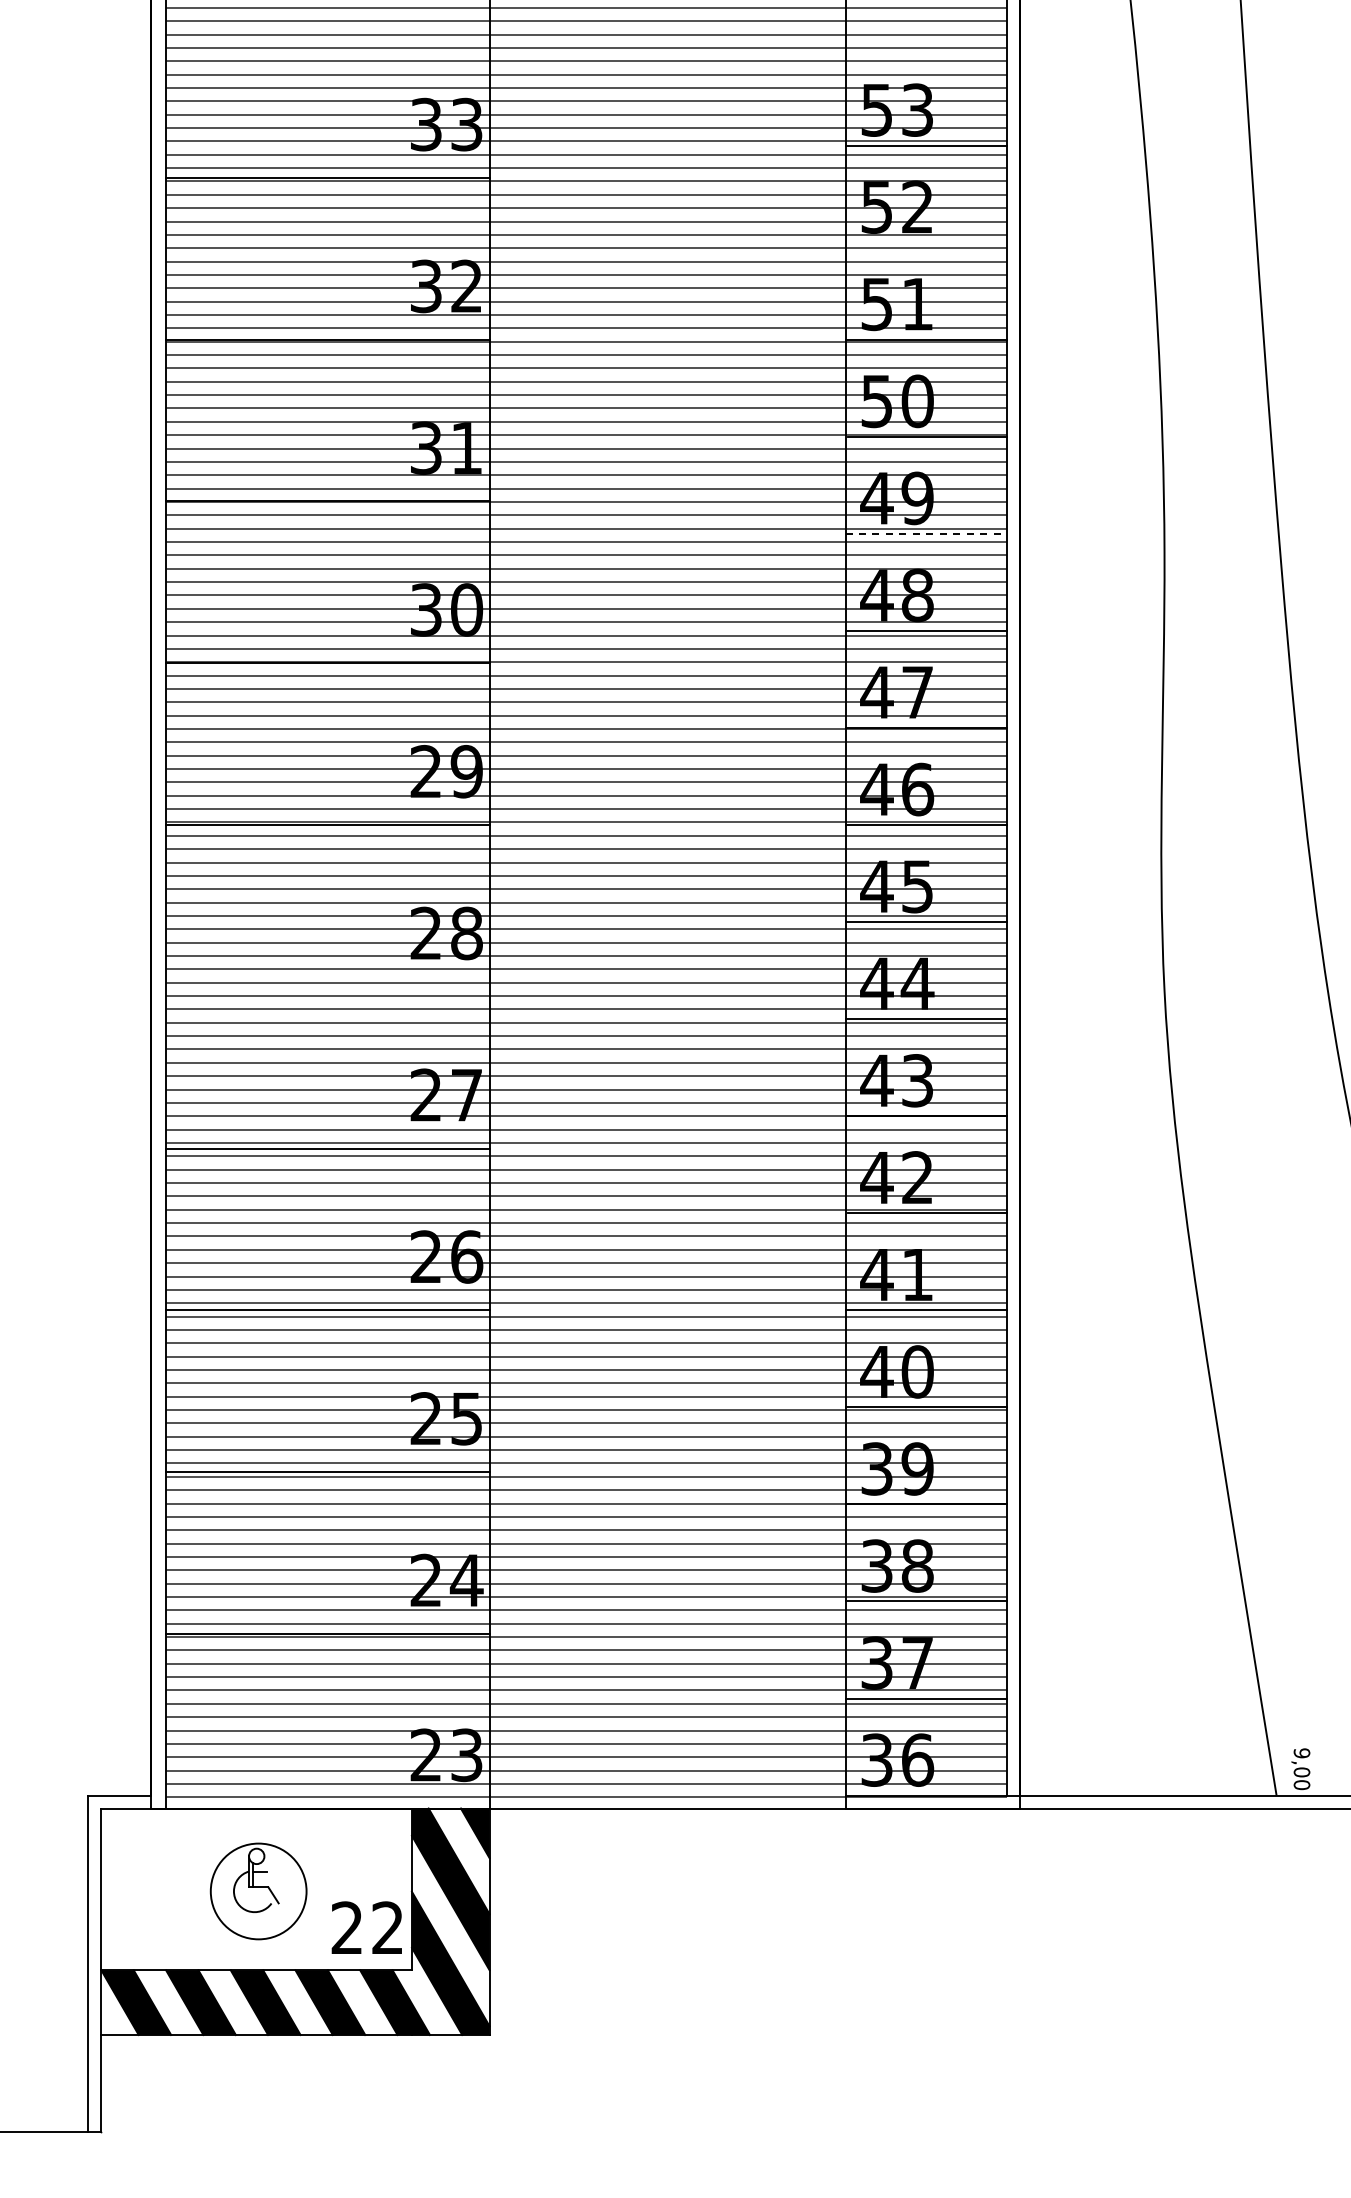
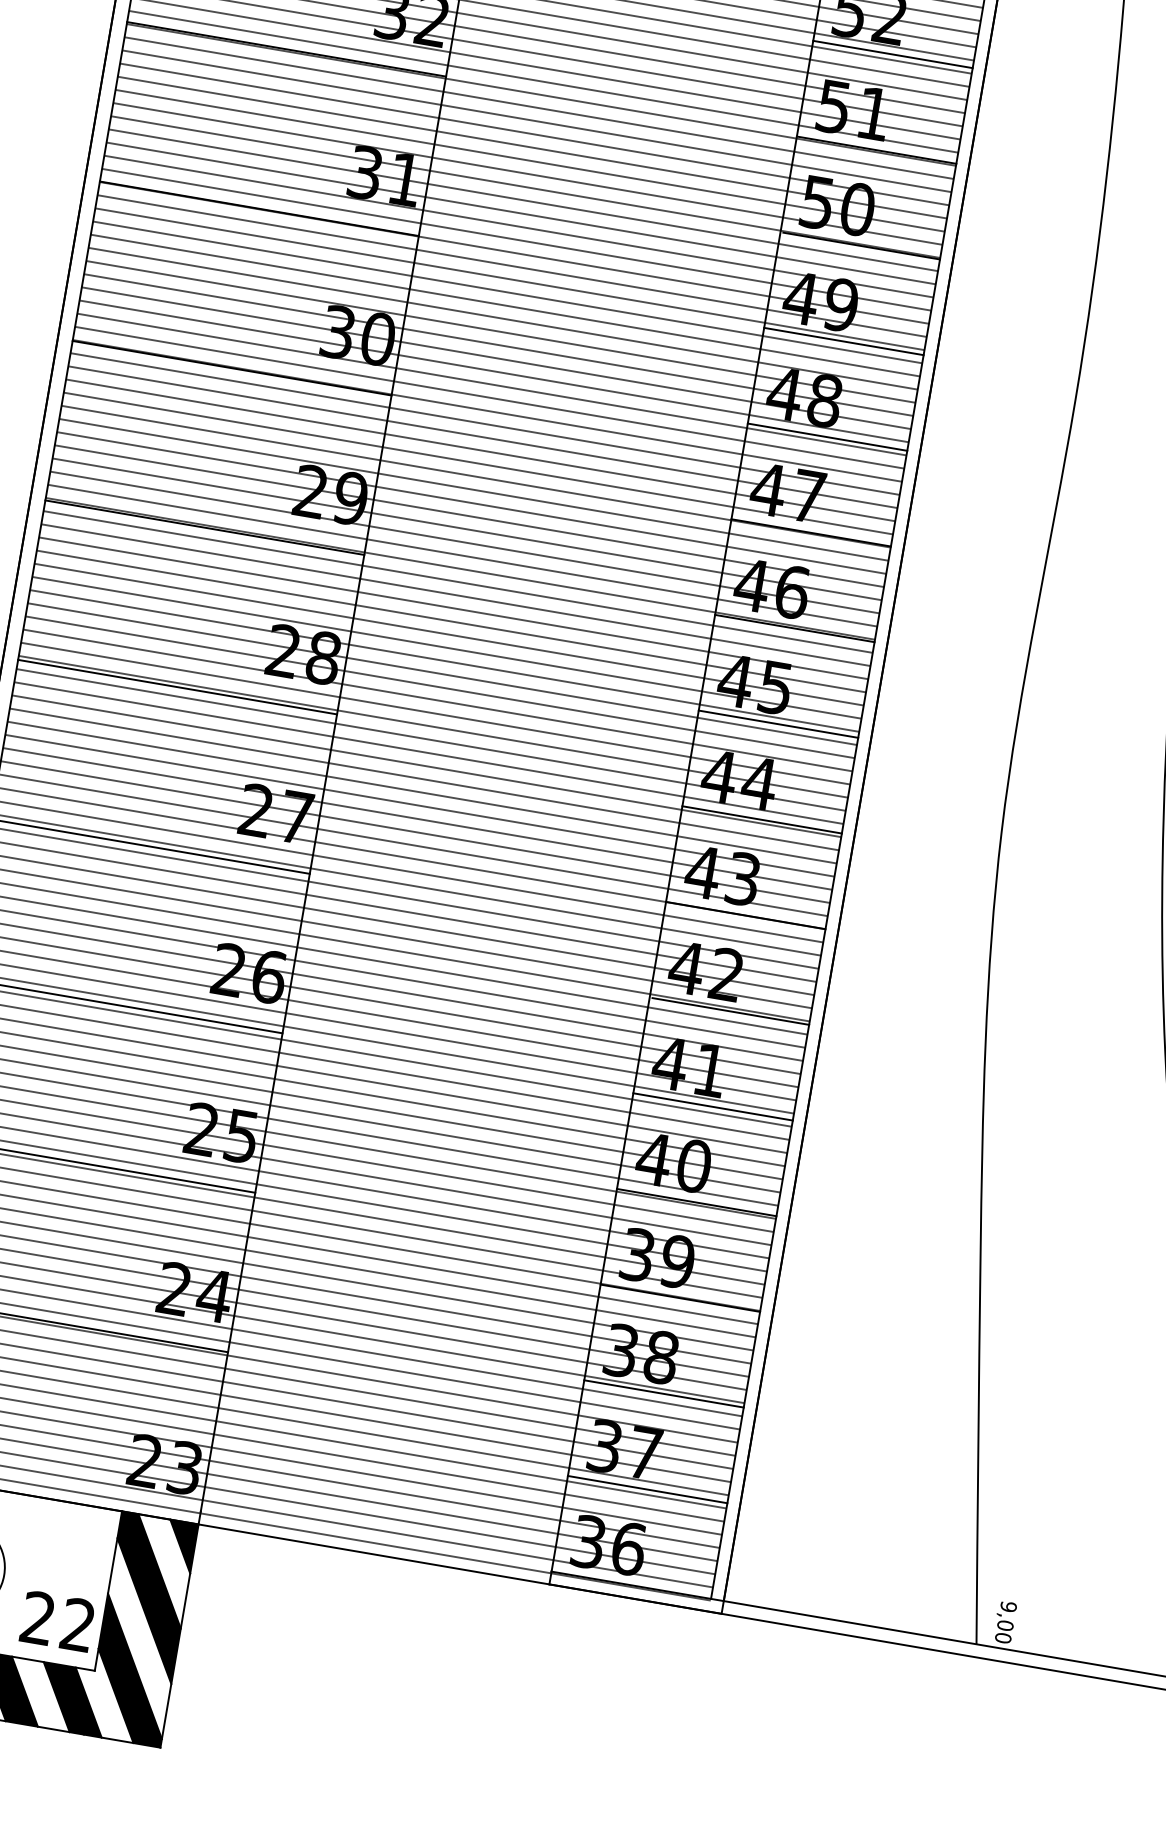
line: (926, 242) -> (893, 54), added
line: (926, 533) -> (844, 341), dashed -> solid
line: (327, 986) -> (177, 686), added

